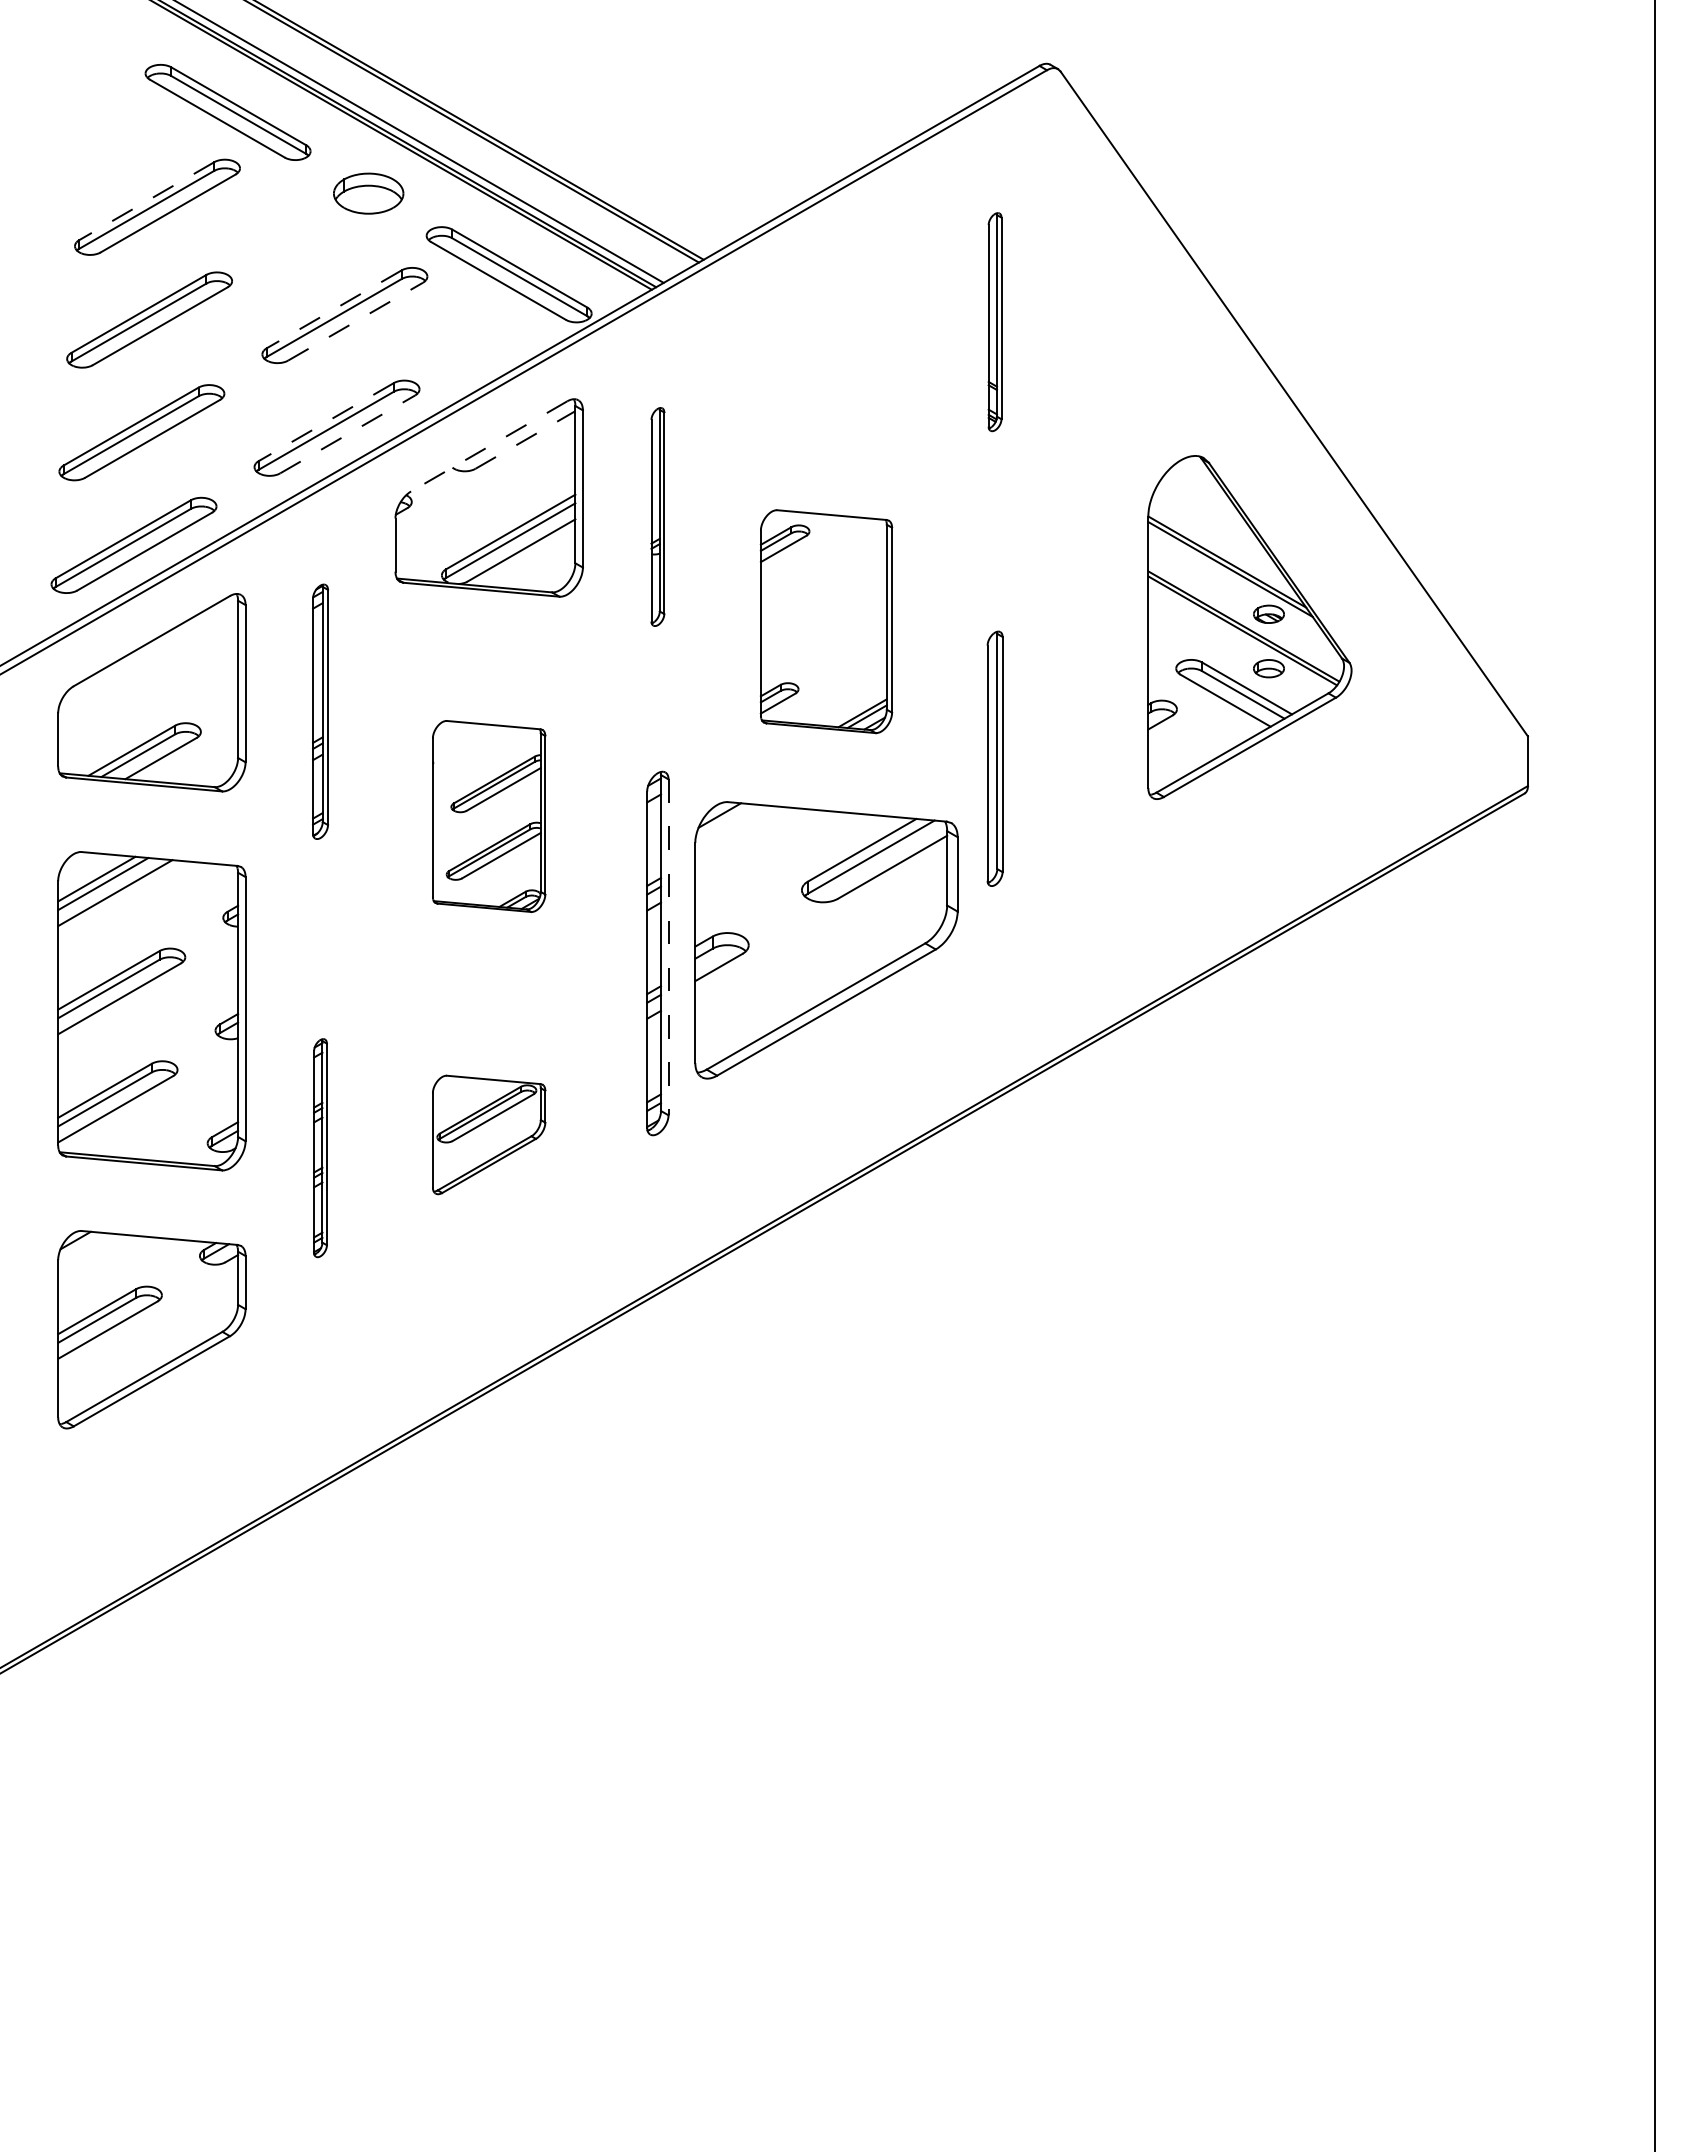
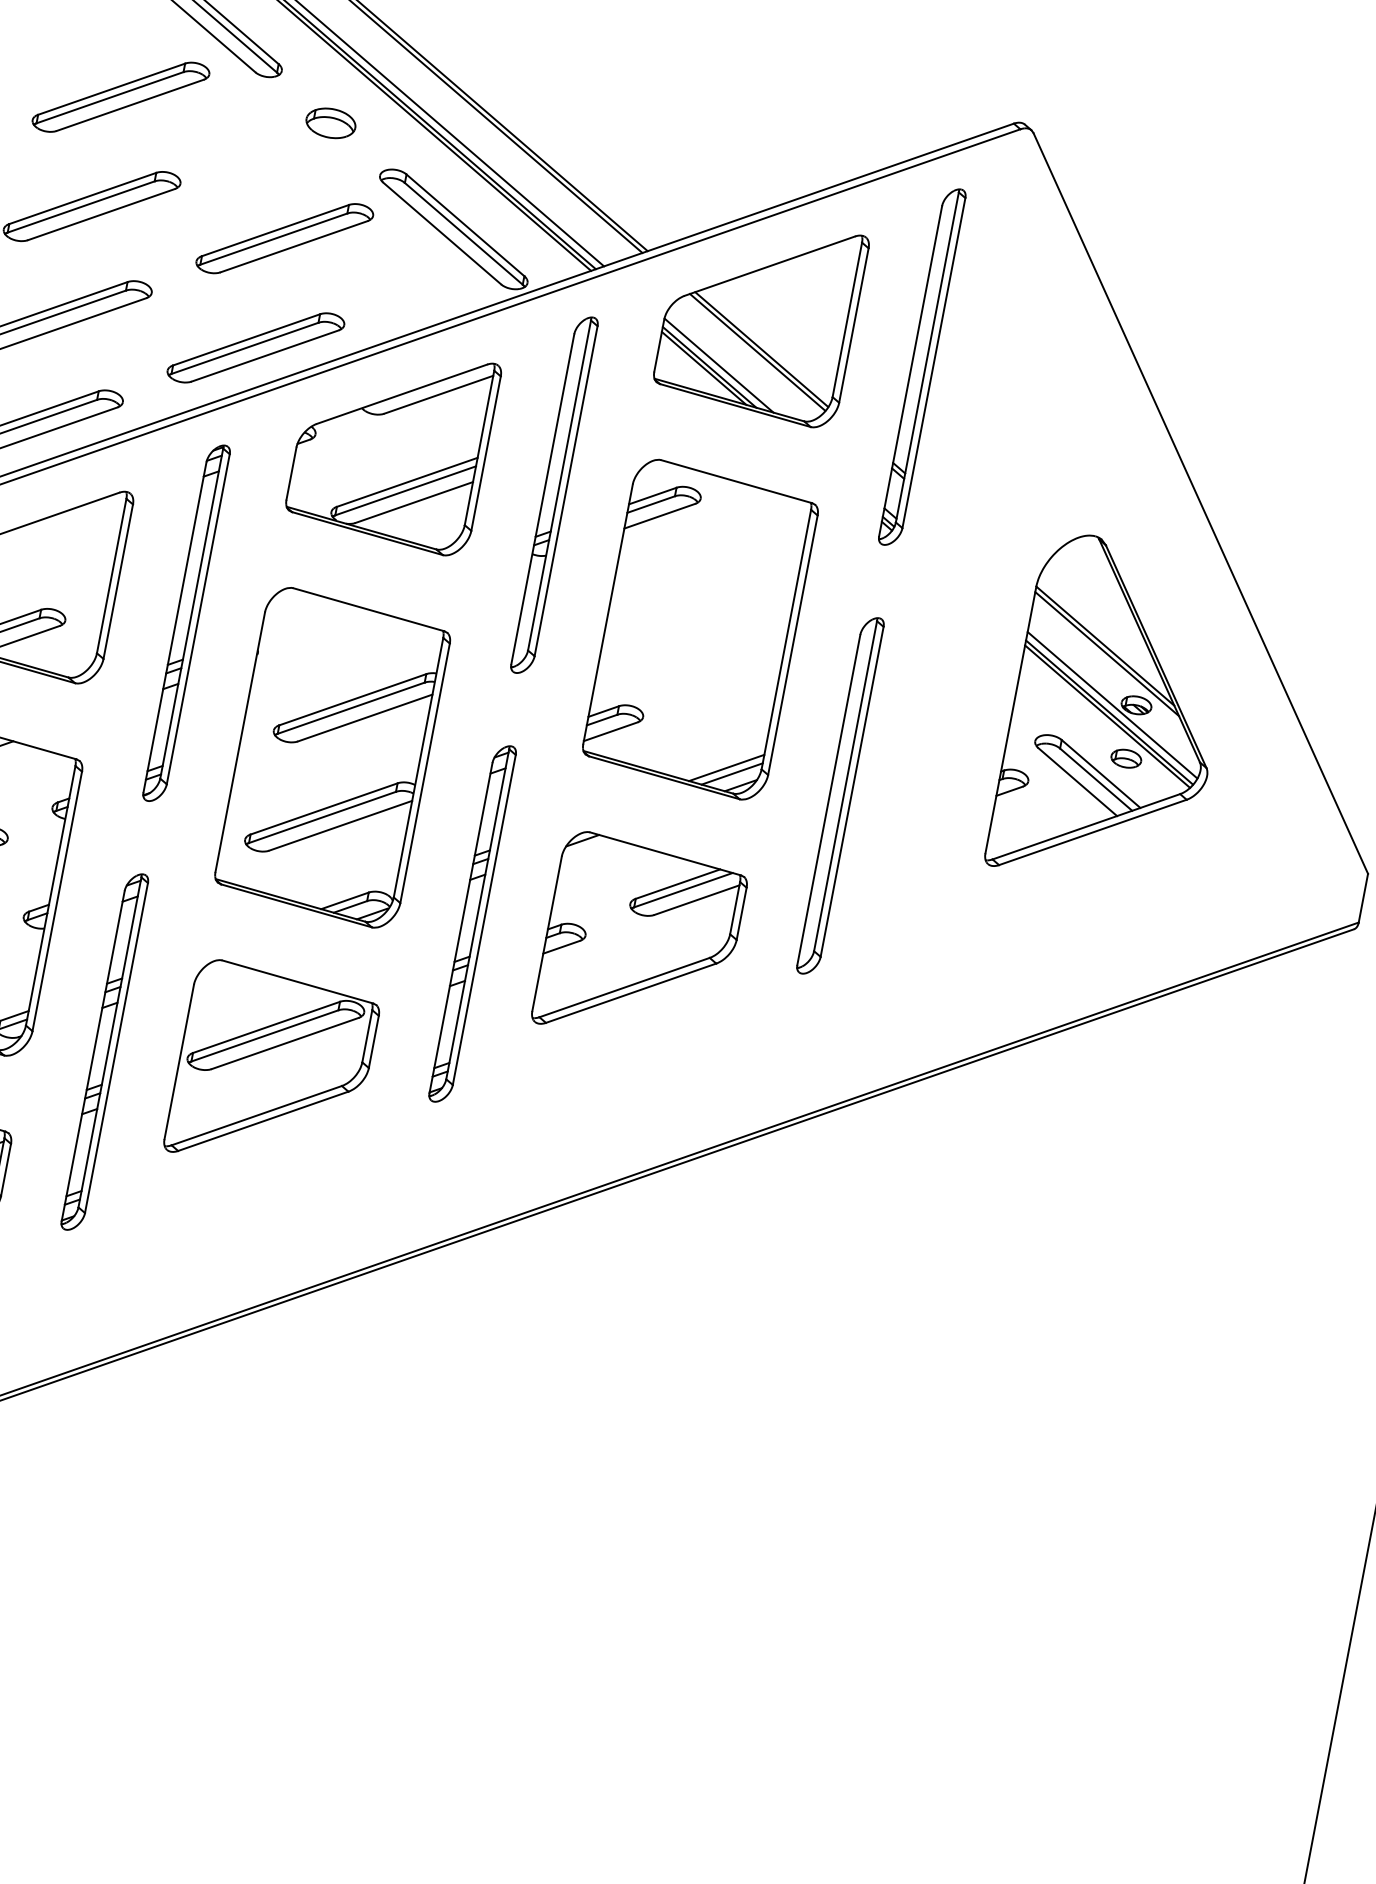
part: (368, 193) -> (330, 123), size x0.71
line: (146, 201) -> (111, 89), dashed -> solid
part: (826, 302) -> (760, 316), added
line: (334, 309) -> (275, 230), dashed -> solid
line: (355, 321) -> (294, 246), dashed -> solid
part: (994, 321) -> (921, 366), size x1.67
line: (326, 422) -> (246, 340), dashed -> solid
line: (347, 434) -> (265, 356), dashed -> solid
line: (525, 439) -> (438, 394), dashed -> solid
line: (488, 446) -> (401, 394), dashed -> solid
part: (657, 516) -> (554, 494), size x1.67
line: (1245, 618) -> (1112, 705), added
part: (826, 621) -> (700, 629), size x1.43
part: (320, 711) -> (186, 623), size x1.43
part: (994, 758) -> (839, 795), size x1.43
part: (488, 816) -> (331, 757), size x1.67
part: (826, 939) -> (640, 941), size x0.71
line: (668, 947) -> (484, 920), dashed -> solid
part: (488, 1134) -> (272, 1070), size x1.67
part: (320, 1147) -> (104, 1051), size x1.67

